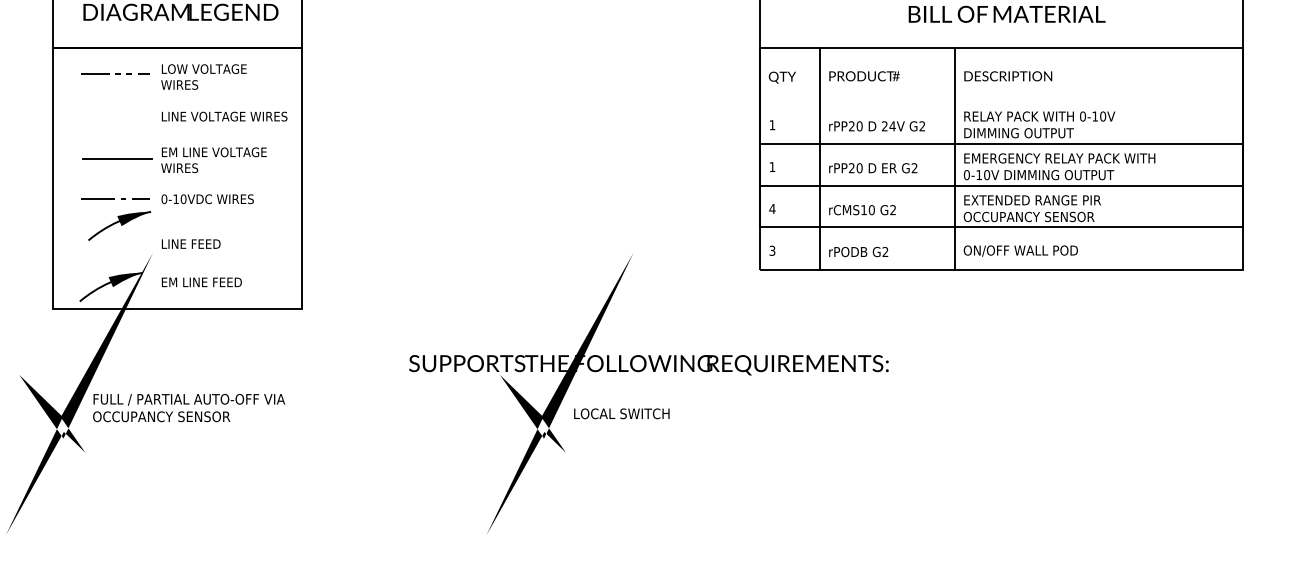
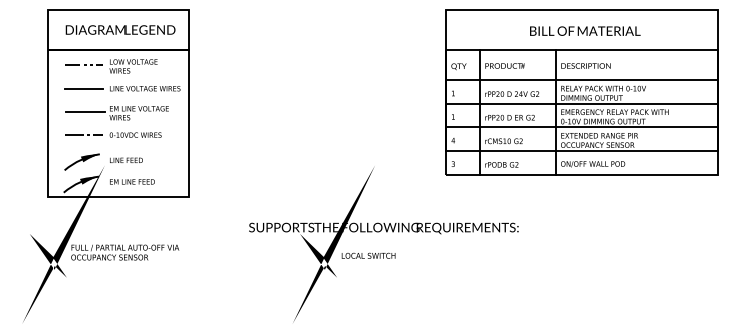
line: (1000, 102) -> (581, 80), added
line: (114, 116) -> (83, 88), added
part: (118, 224) -> (81, 161), moved

